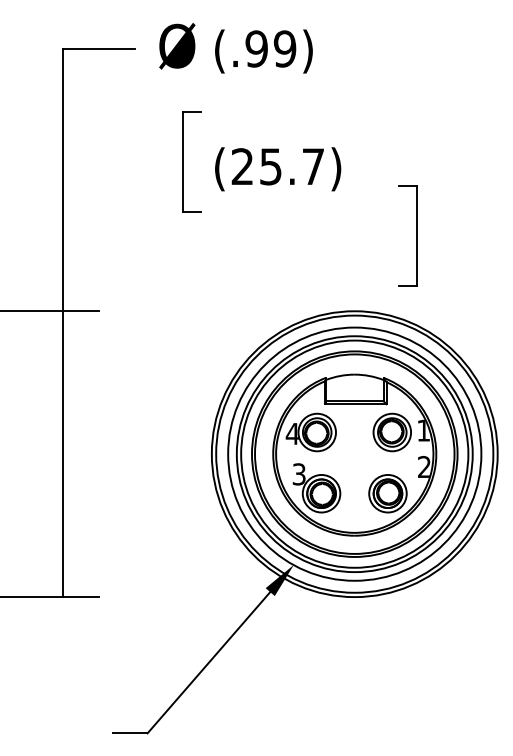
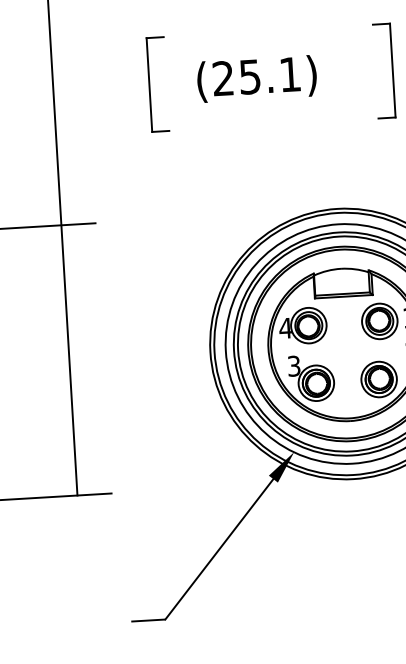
part: (183, 161) -> (149, 84), moved
text: (313, 166) -> (290, 74), (25.7) -> (25.1)
part: (416, 235) -> (392, 70), moved

